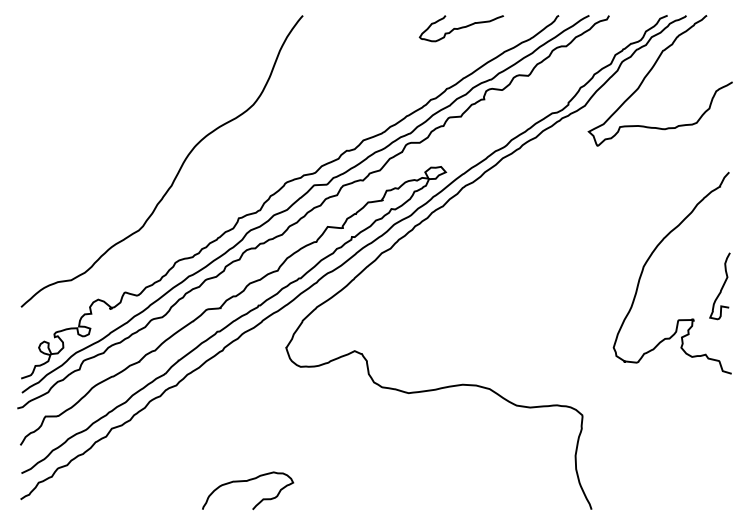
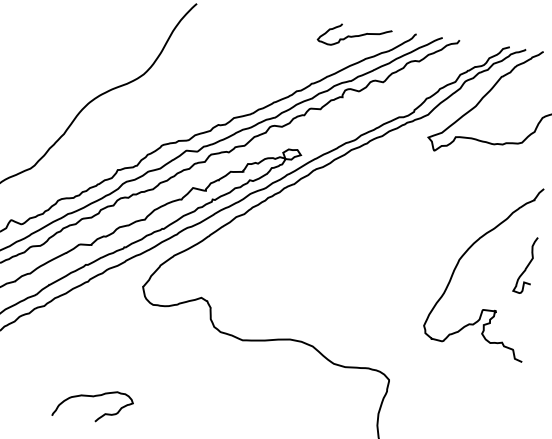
curve: (461, 28) -> (354, 36), moved
curve: (721, 287) -> (526, 266), moved

